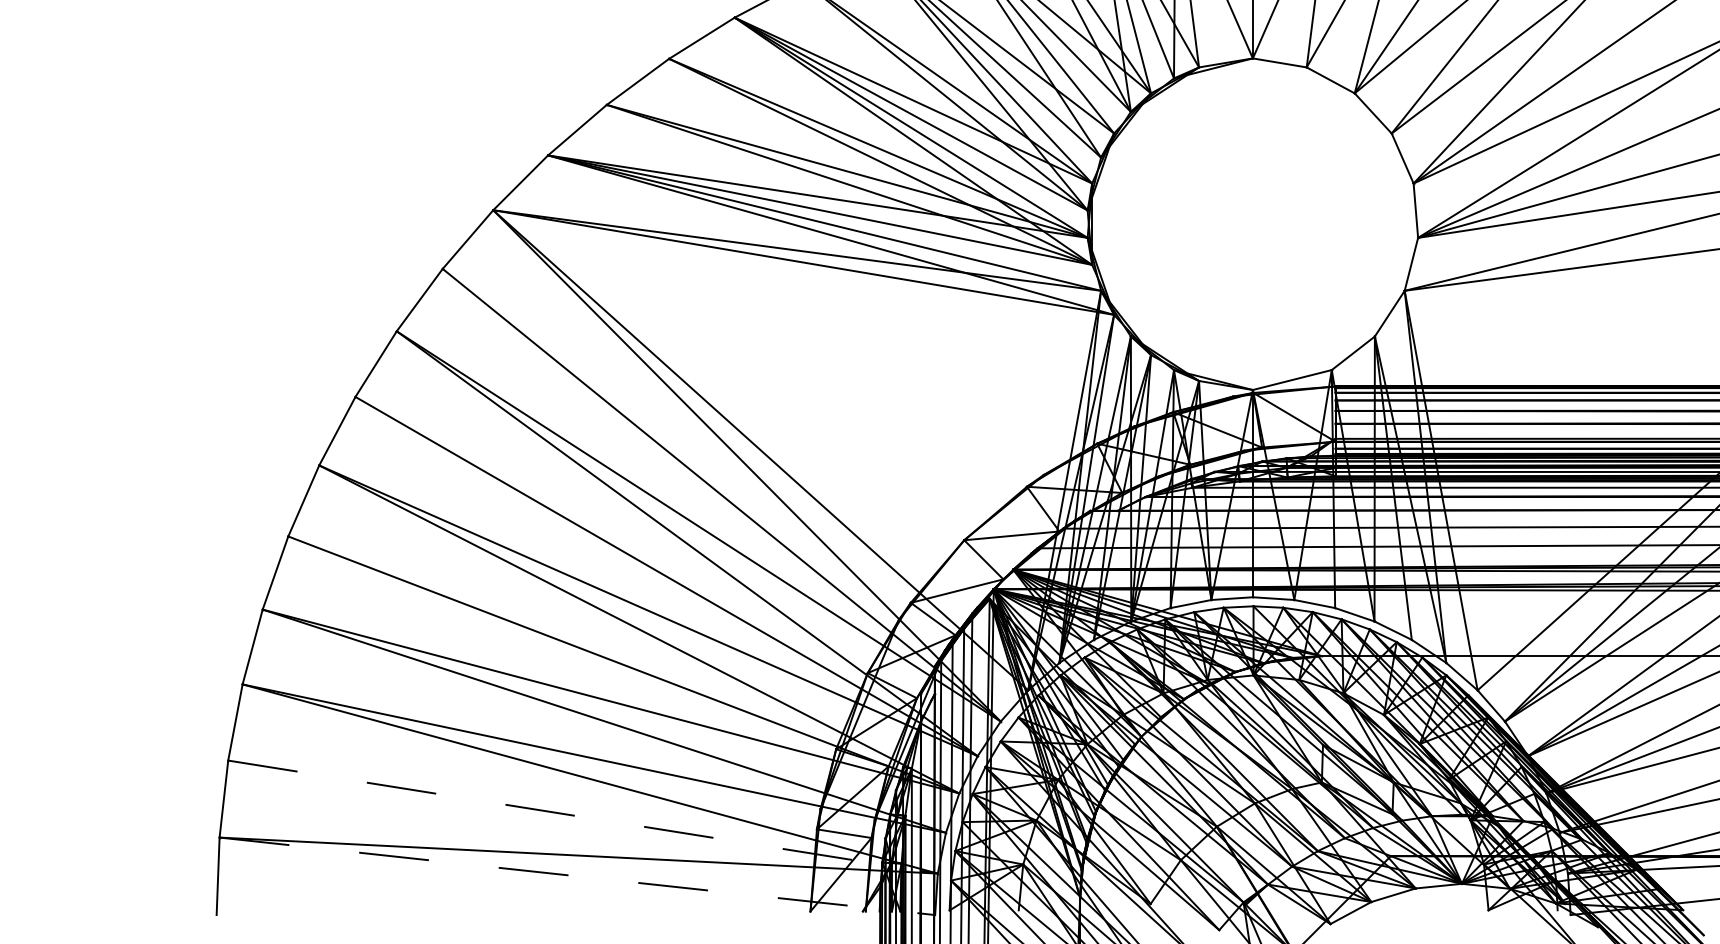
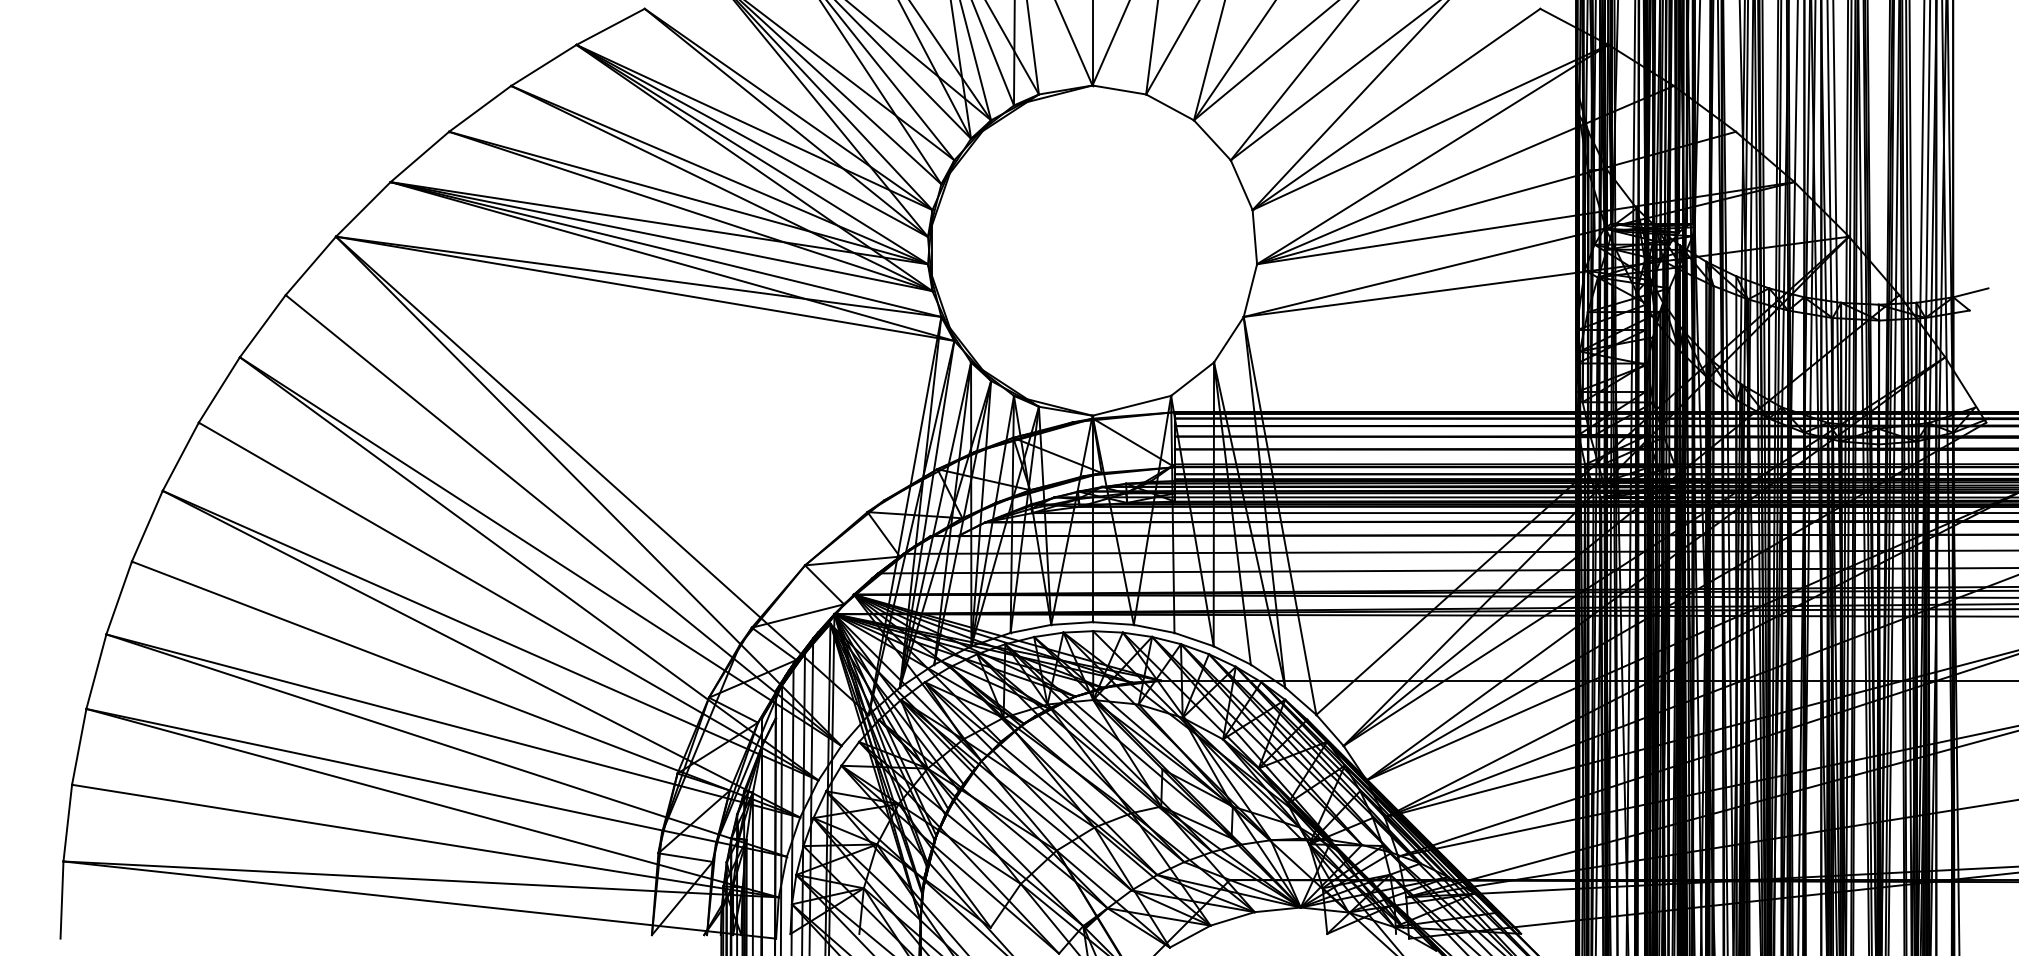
line: (583, 817) -> (425, 841), dashed -> solid
line: (578, 876) -> (420, 900), dashed -> solid

